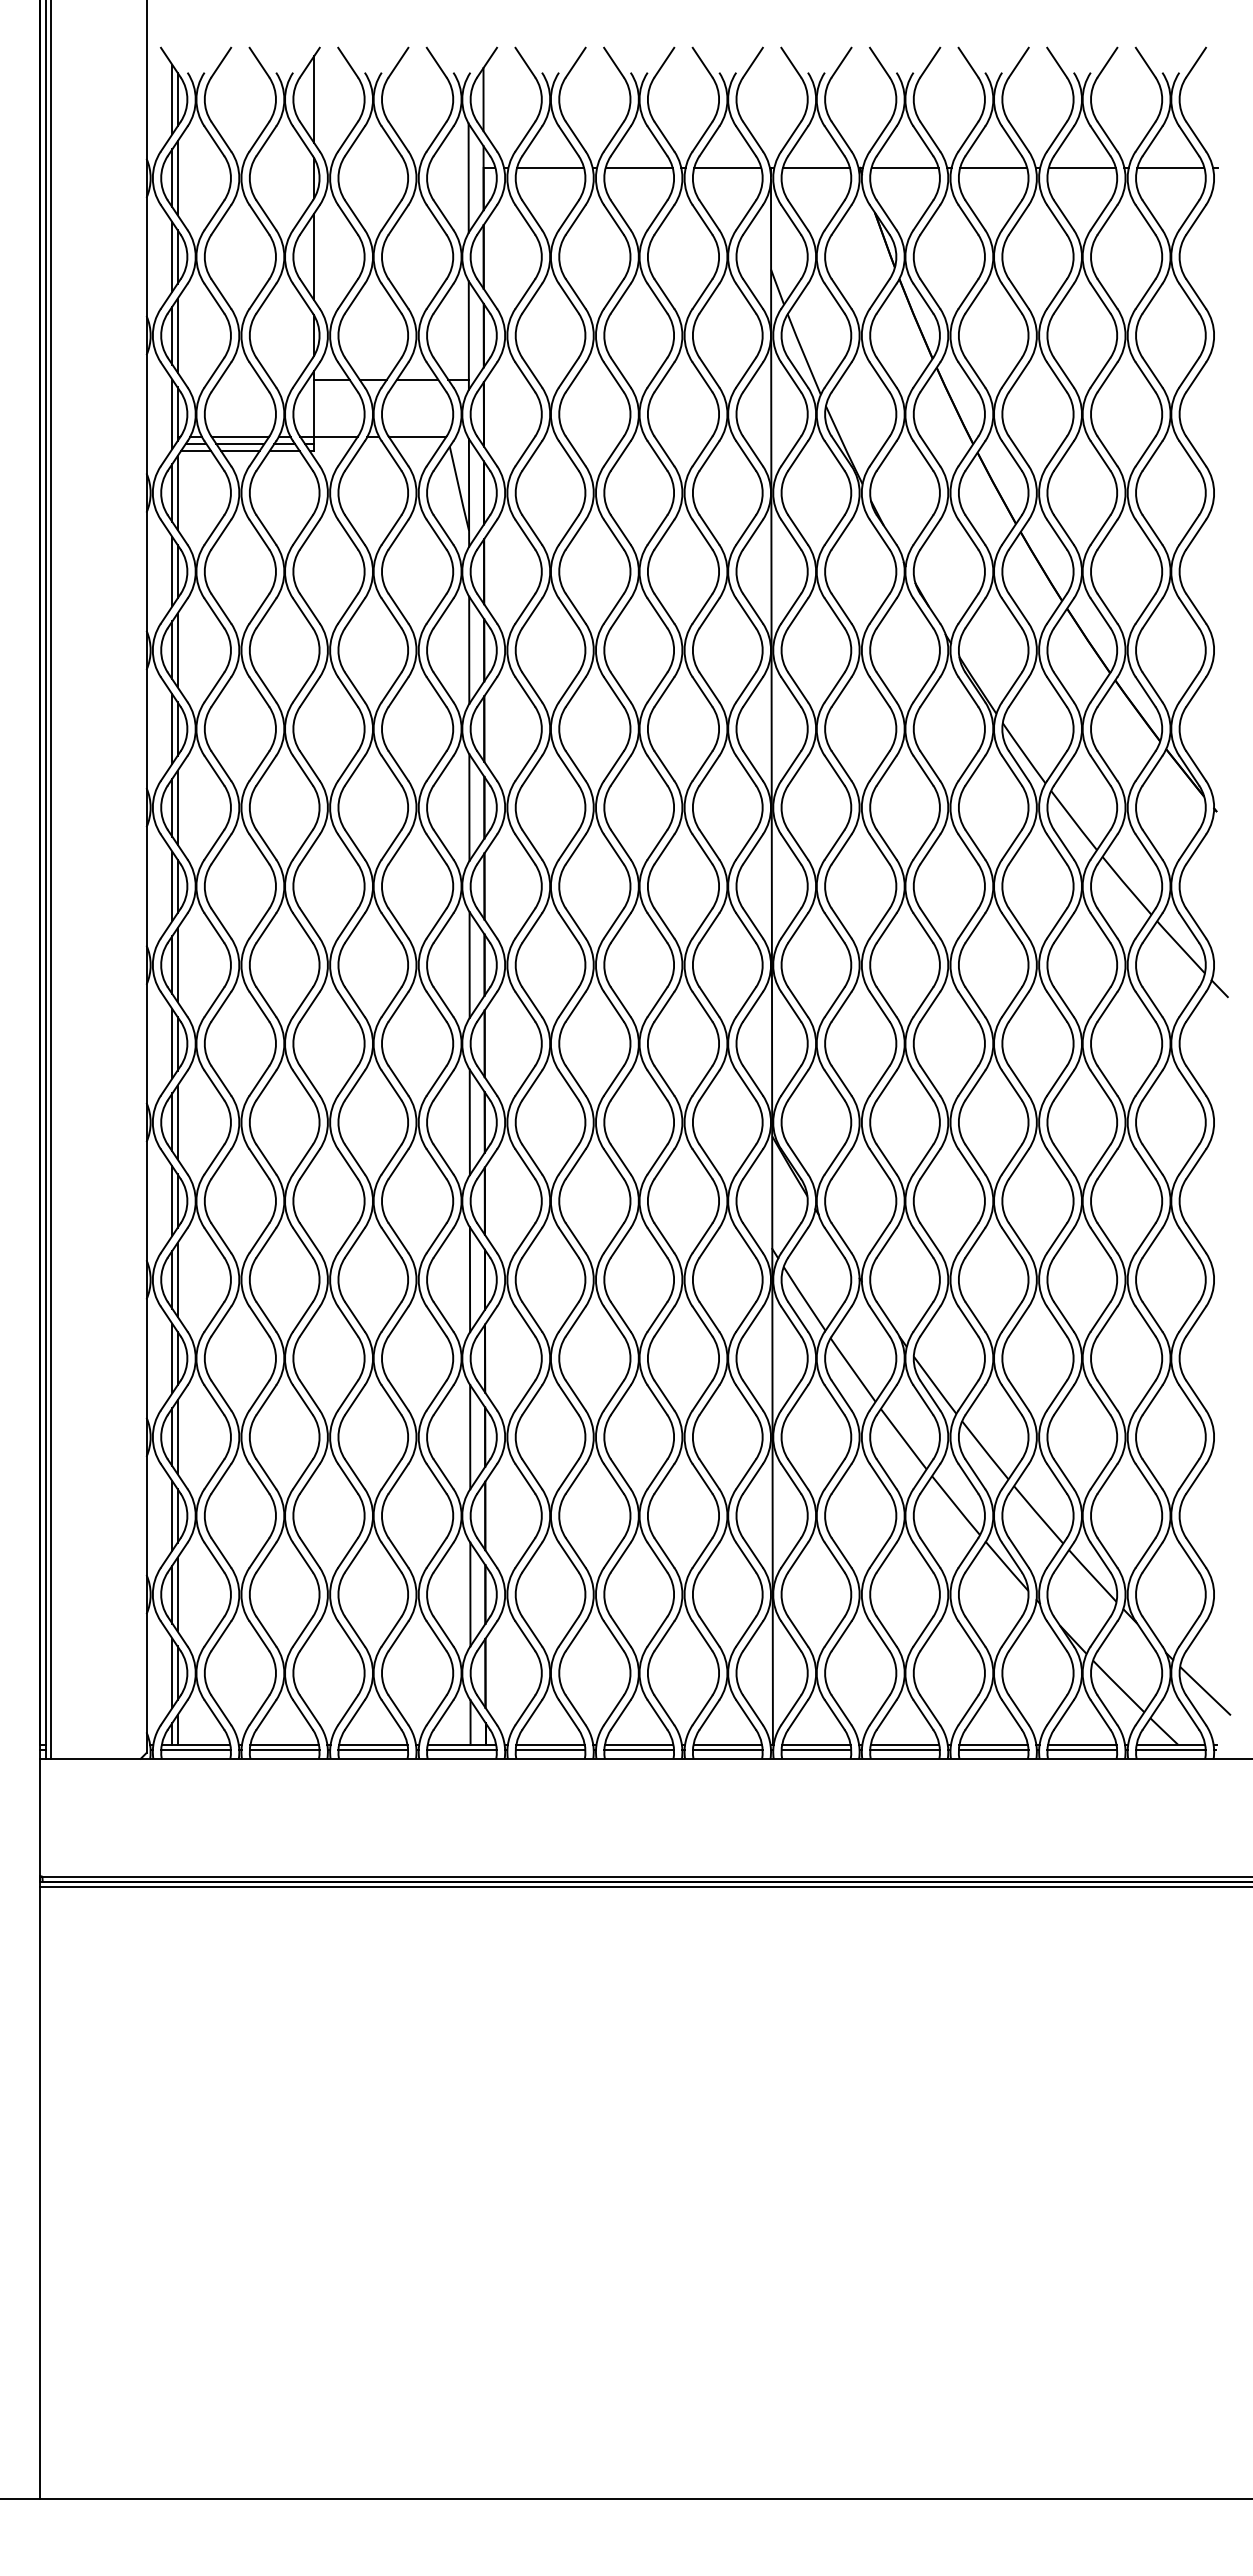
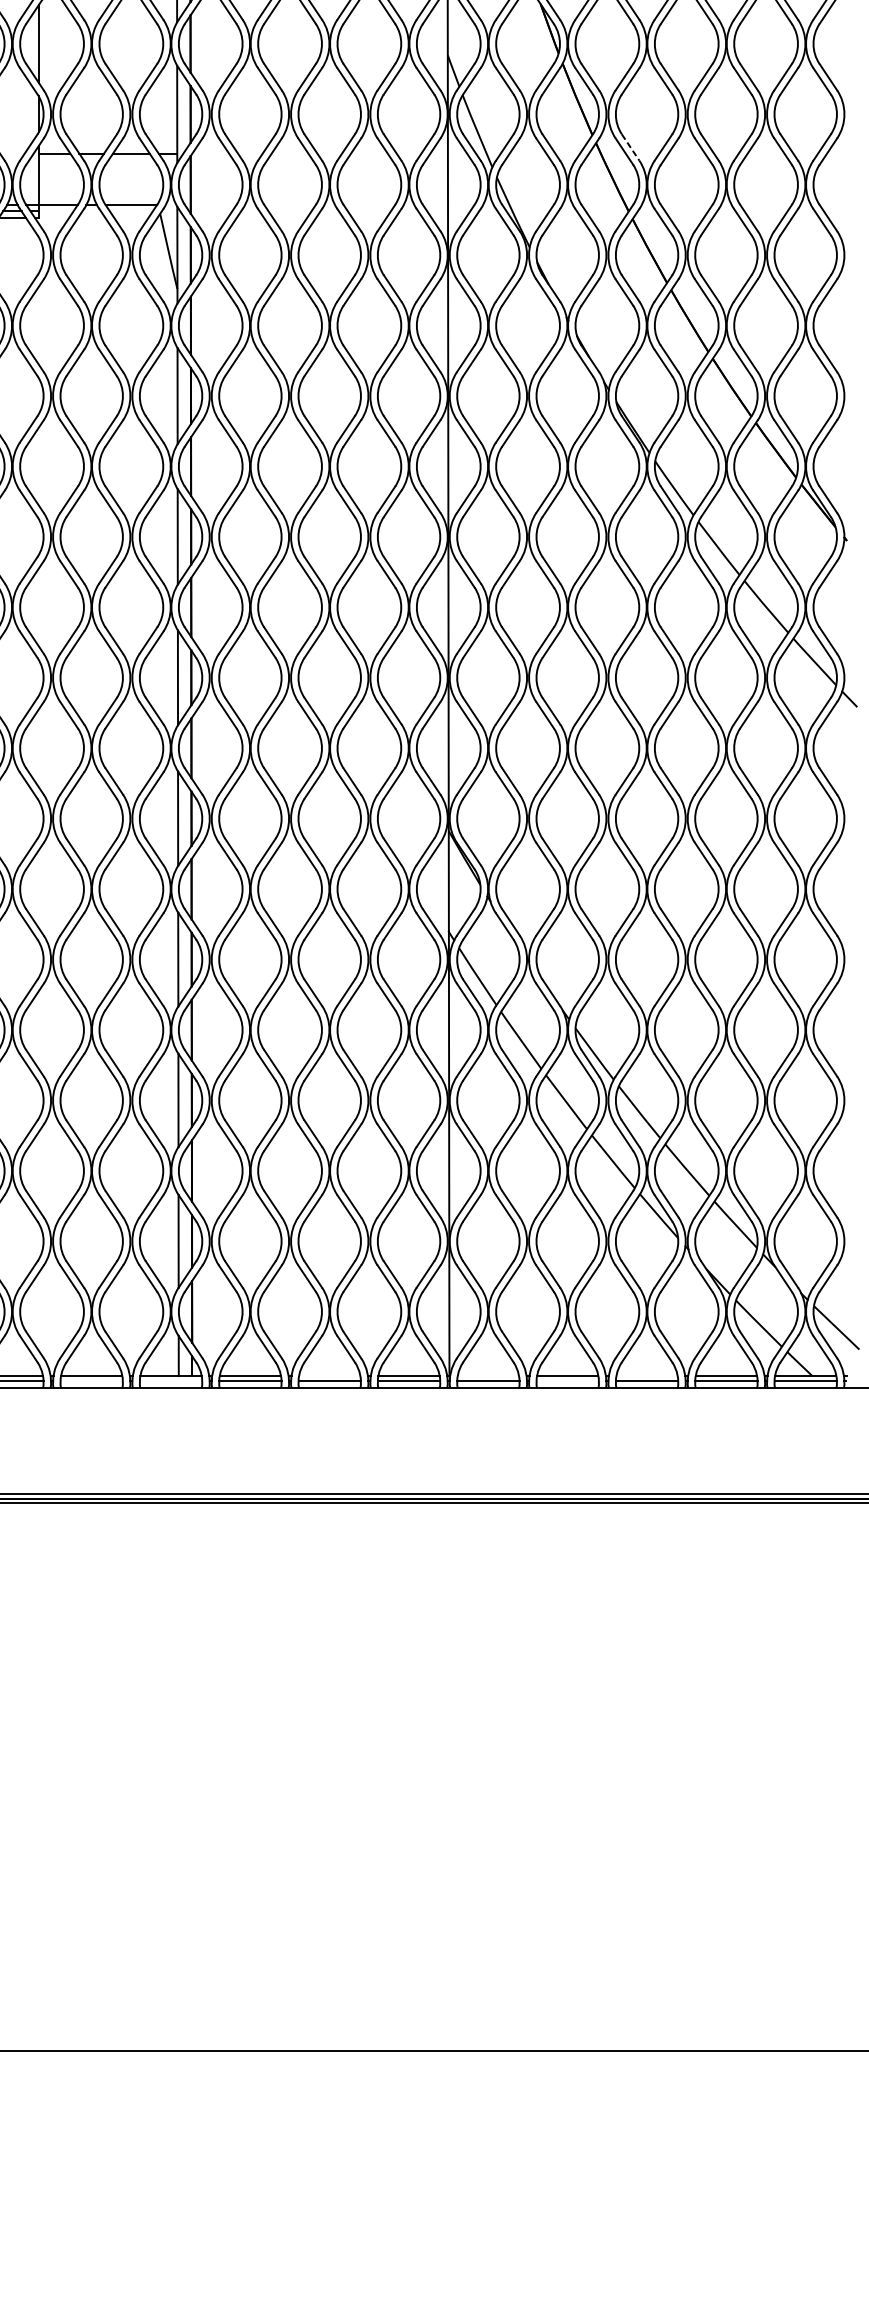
line: (975, 372) -> (630, 147), solid -> dashed
line: (638, 1745) -> (329, 1376), removed
line: (816, 1745) -> (488, 1376), removed
line: (993, 1745) -> (646, 1376), removed
line: (373, 1750) -> (91, 1380), removed
line: (461, 1750) -> (170, 1380), removed
line: (904, 1750) -> (567, 1380), removed

